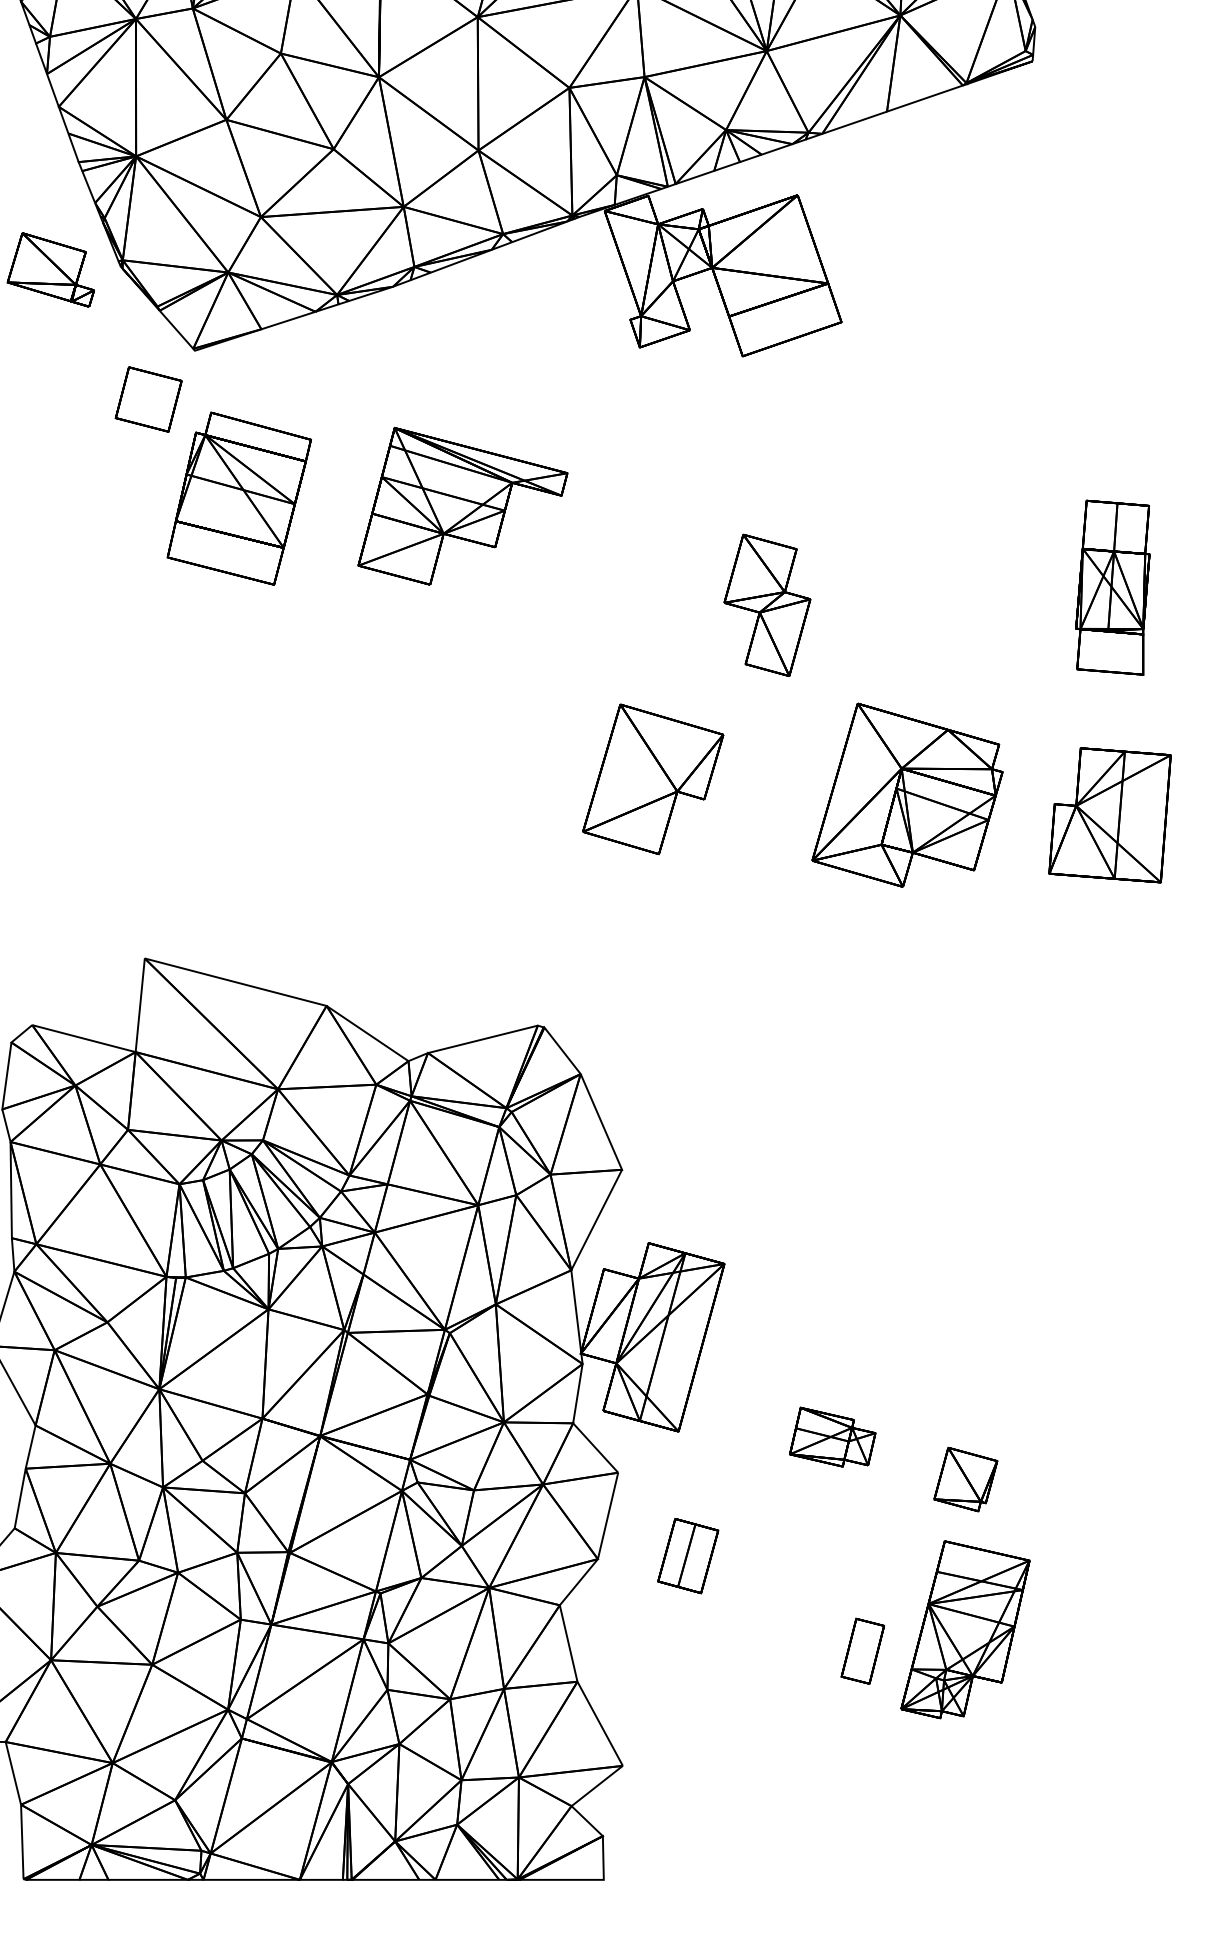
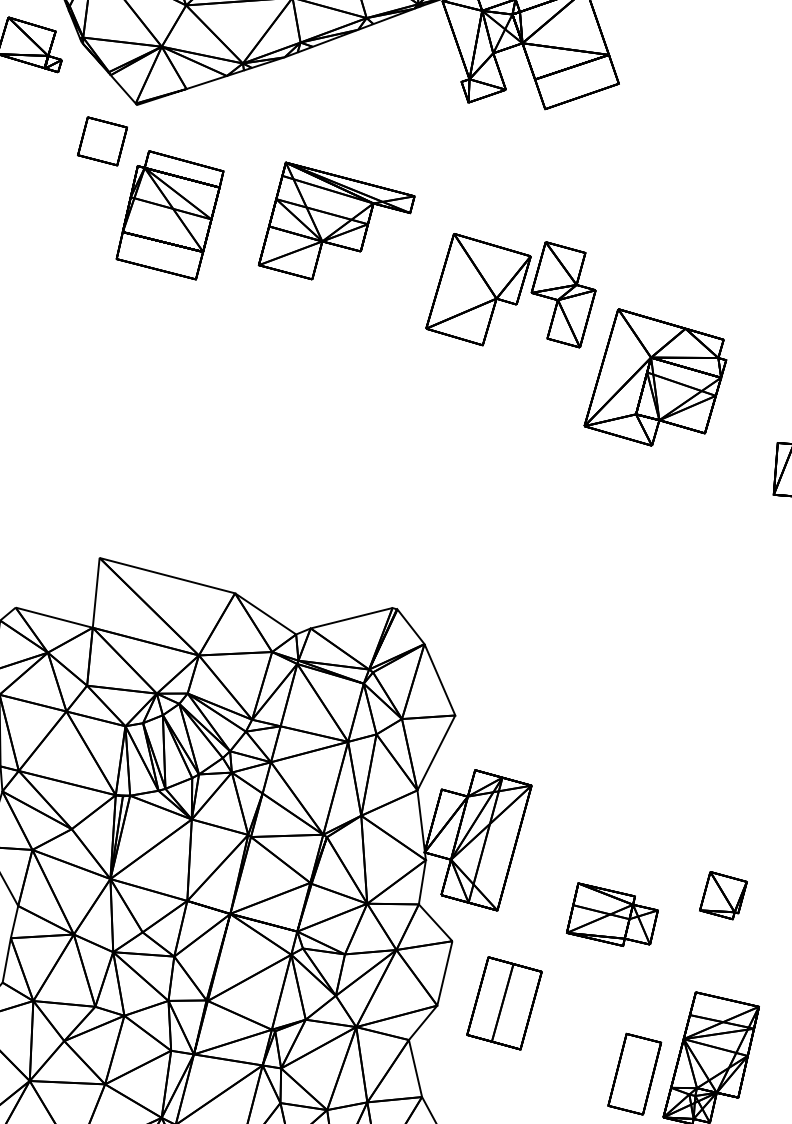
part: (653, 779) -> (478, 289), moved
part: (907, 794) -> (655, 376), moved
part: (832, 1437) -> (612, 914), size x1.43
part: (965, 1479) -> (723, 895), moved
part: (688, 1555) -> (504, 1002), size x1.67
part: (862, 1651) -> (634, 1074), size x1.67

